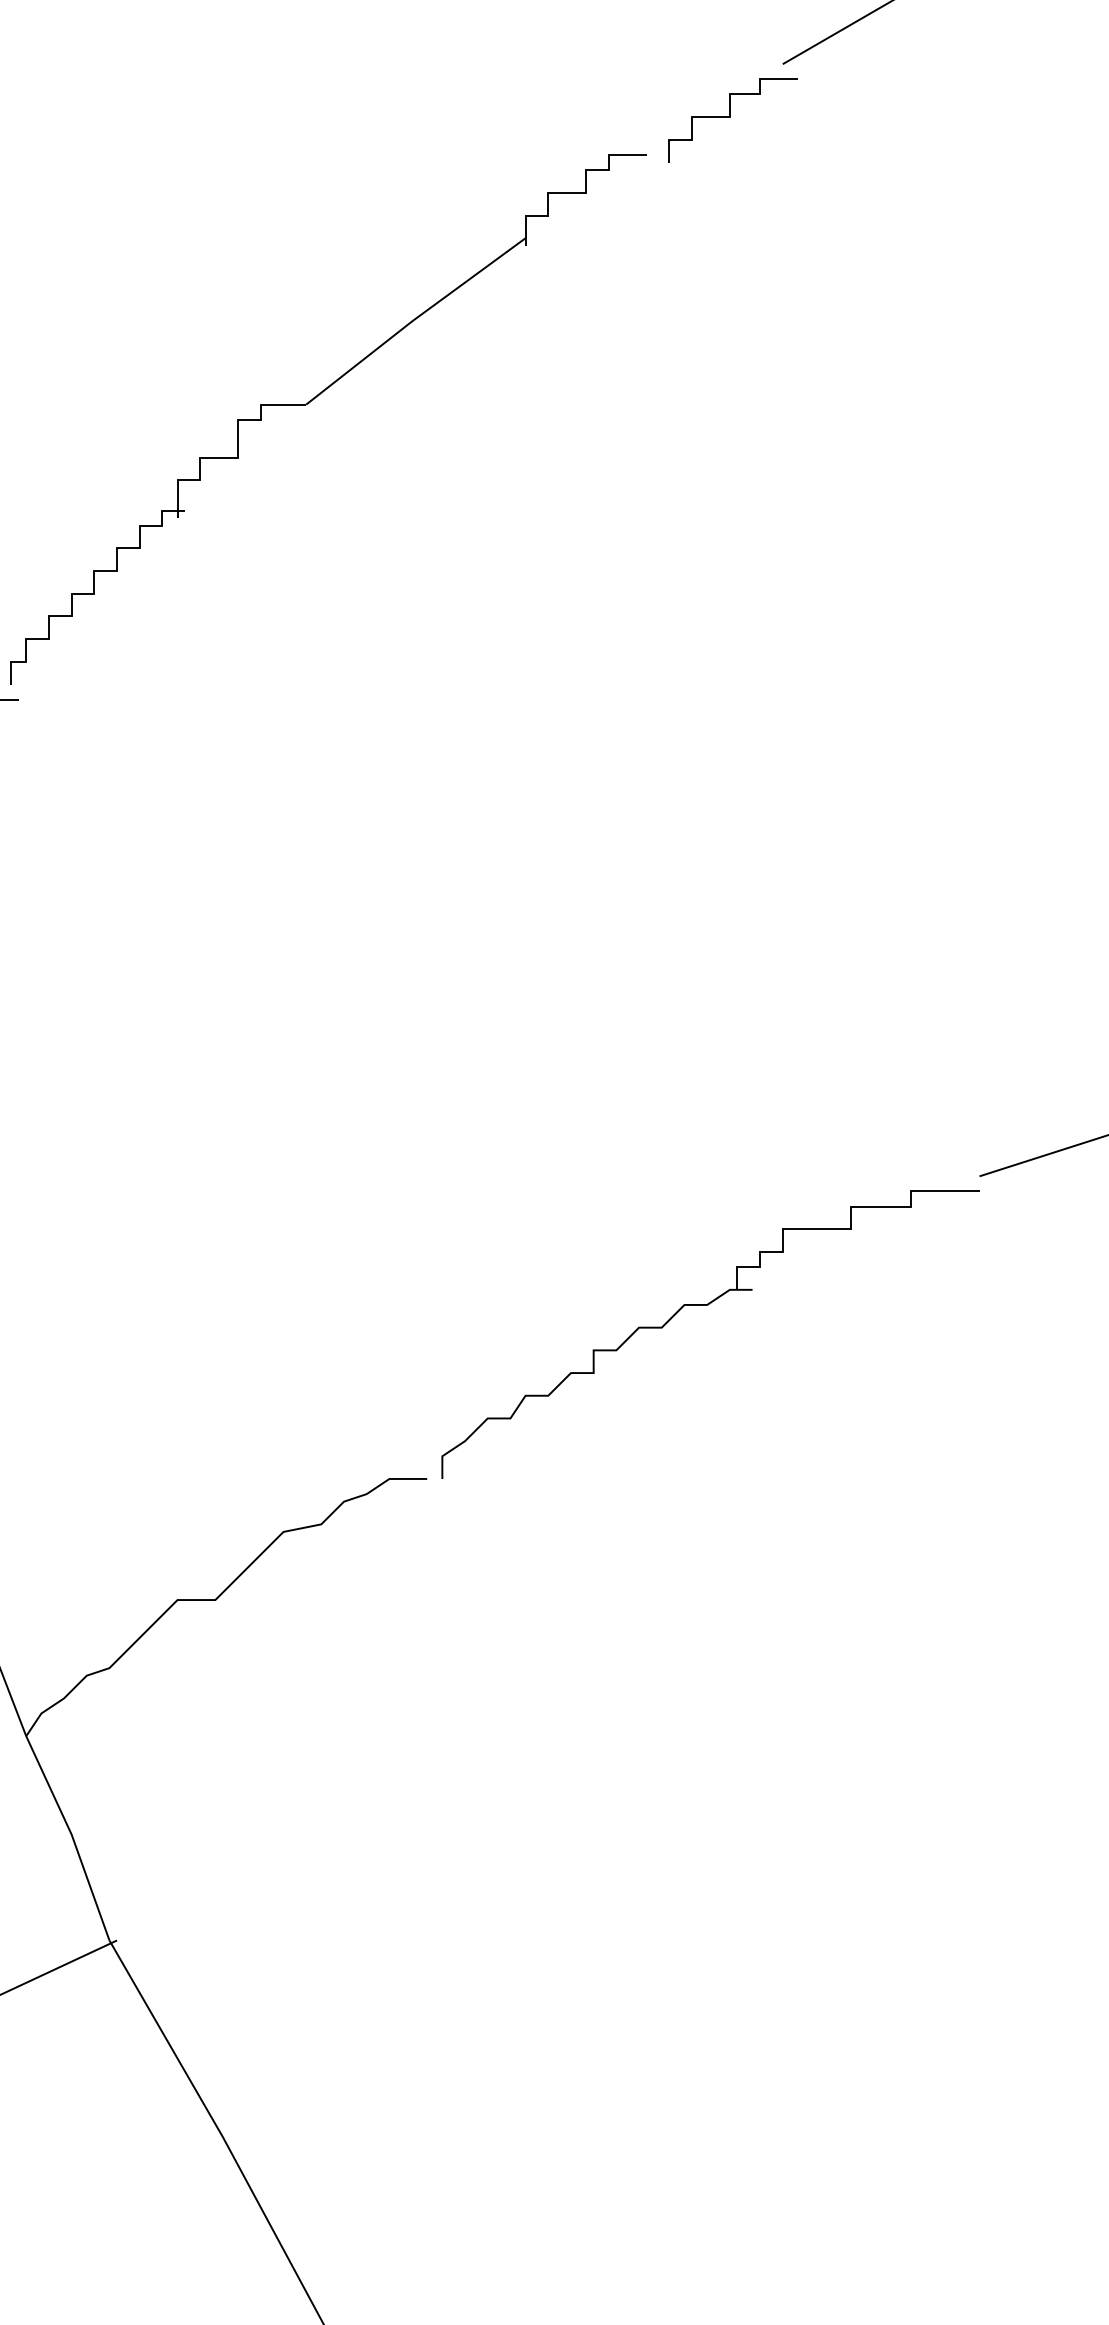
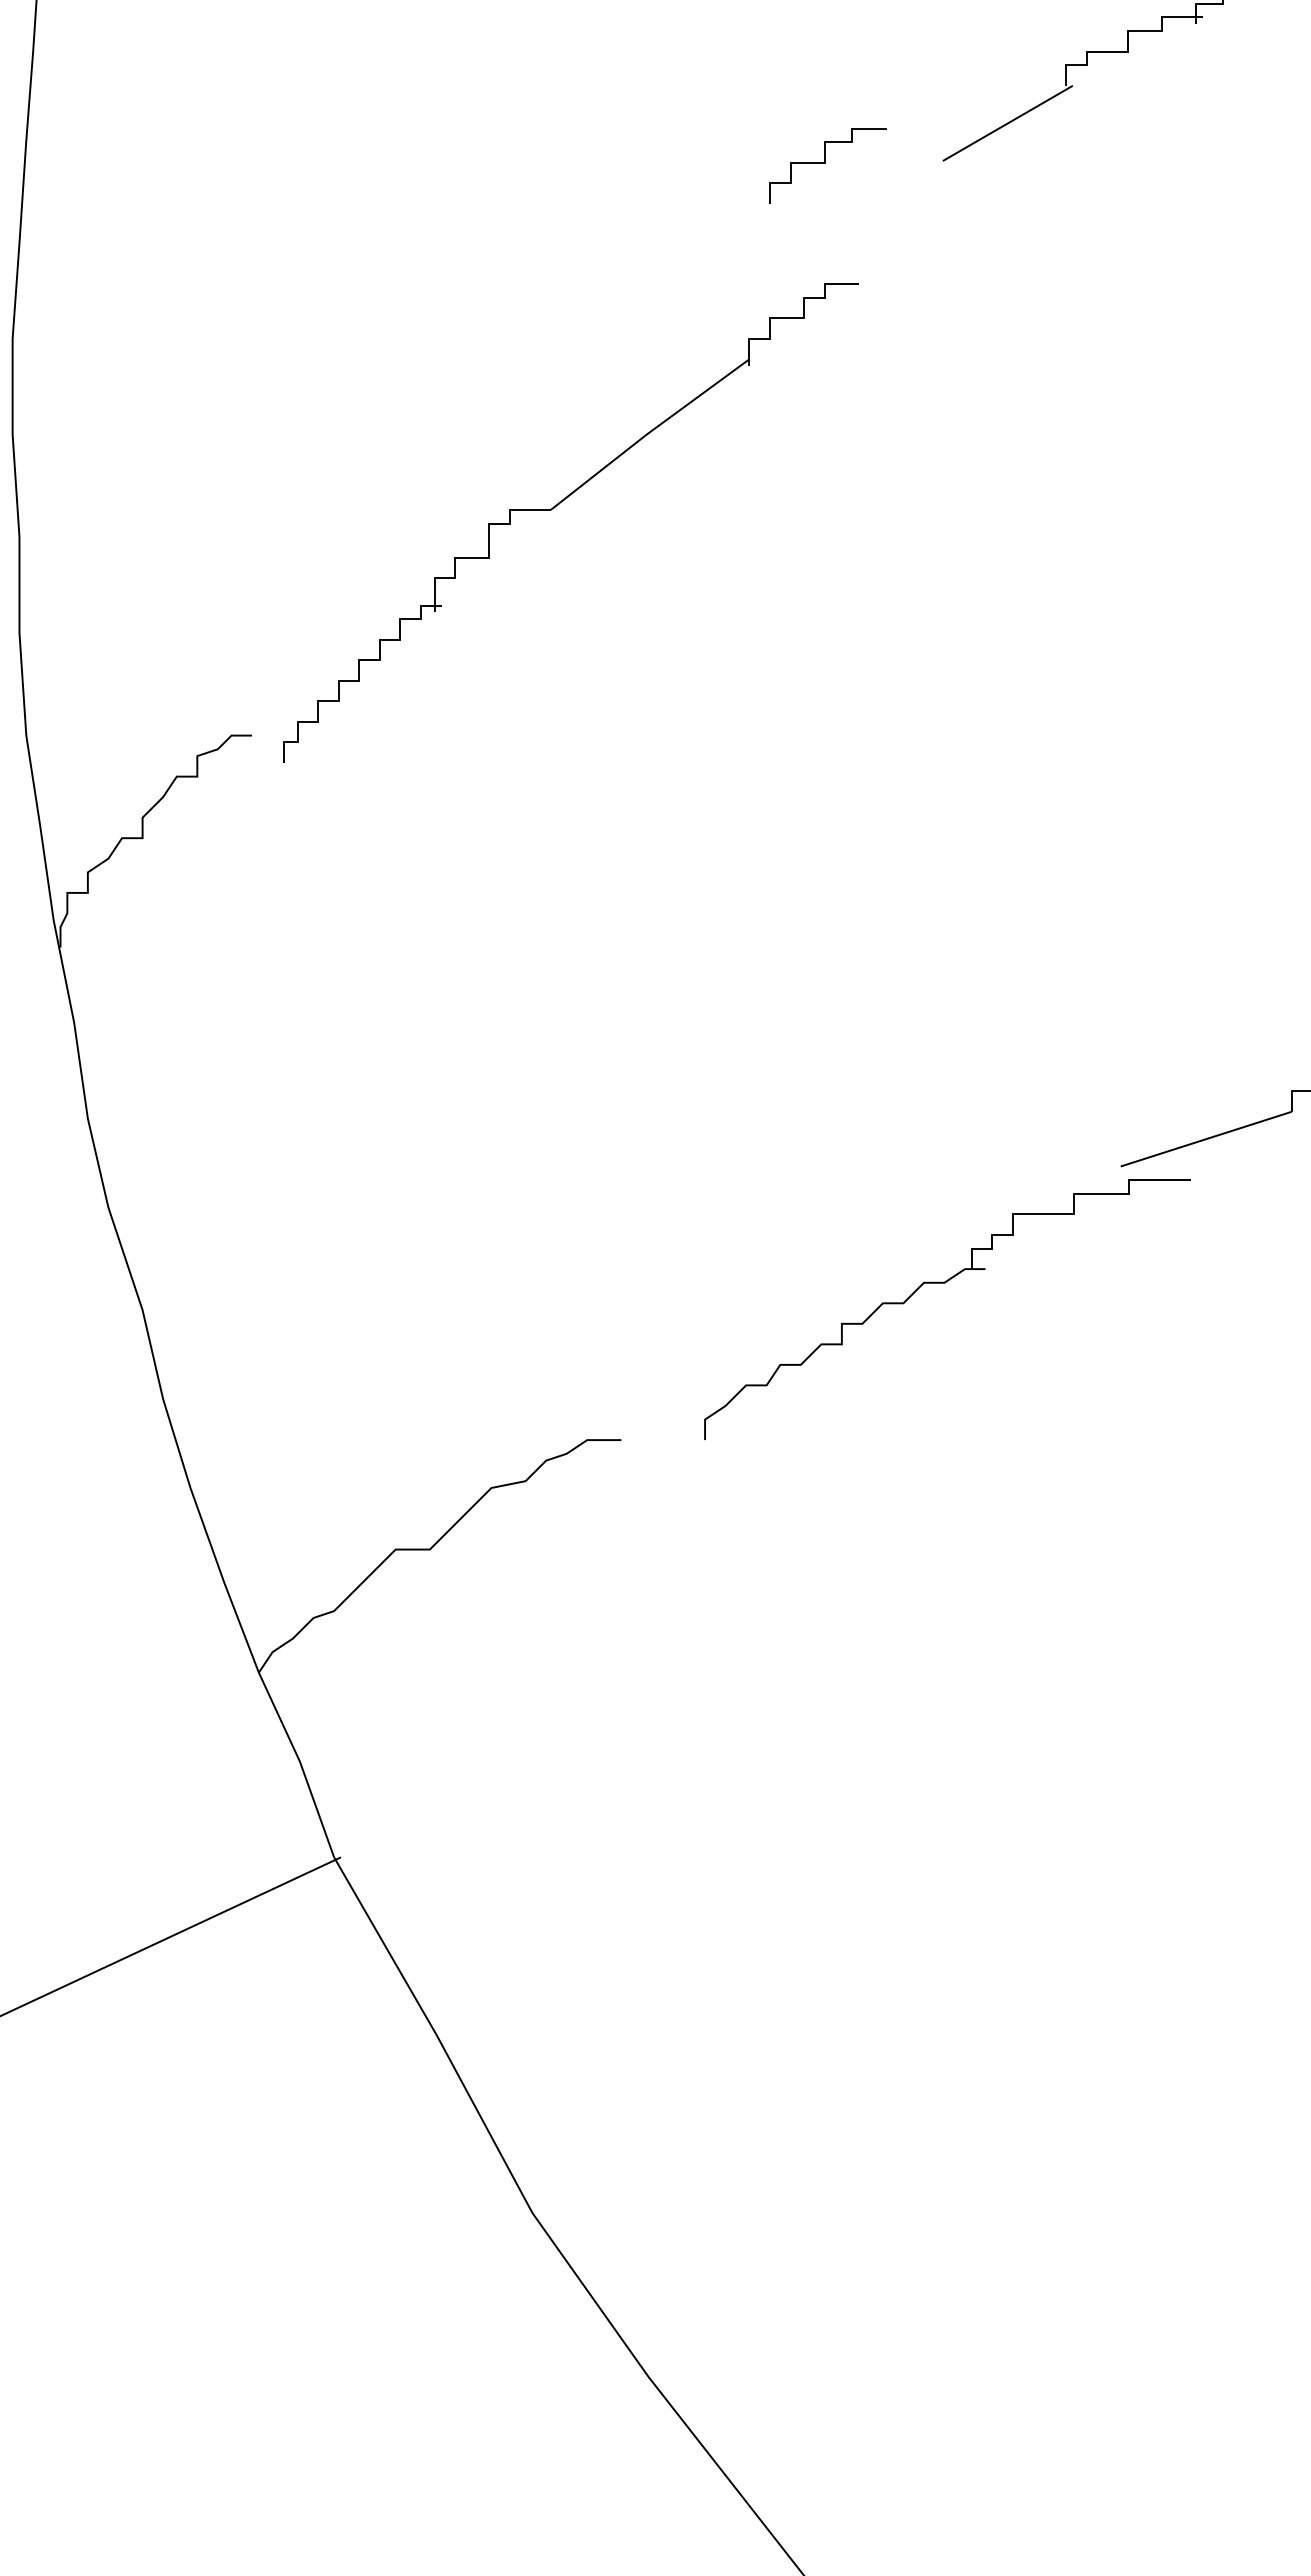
curve: (730, 117) -> (825, 163), moved
part: (314, 399) -> (558, 505), moved
part: (708, 1305) -> (945, 1283), moved

